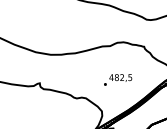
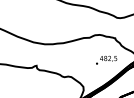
text: (117, 78) -> (106, 59), moved

